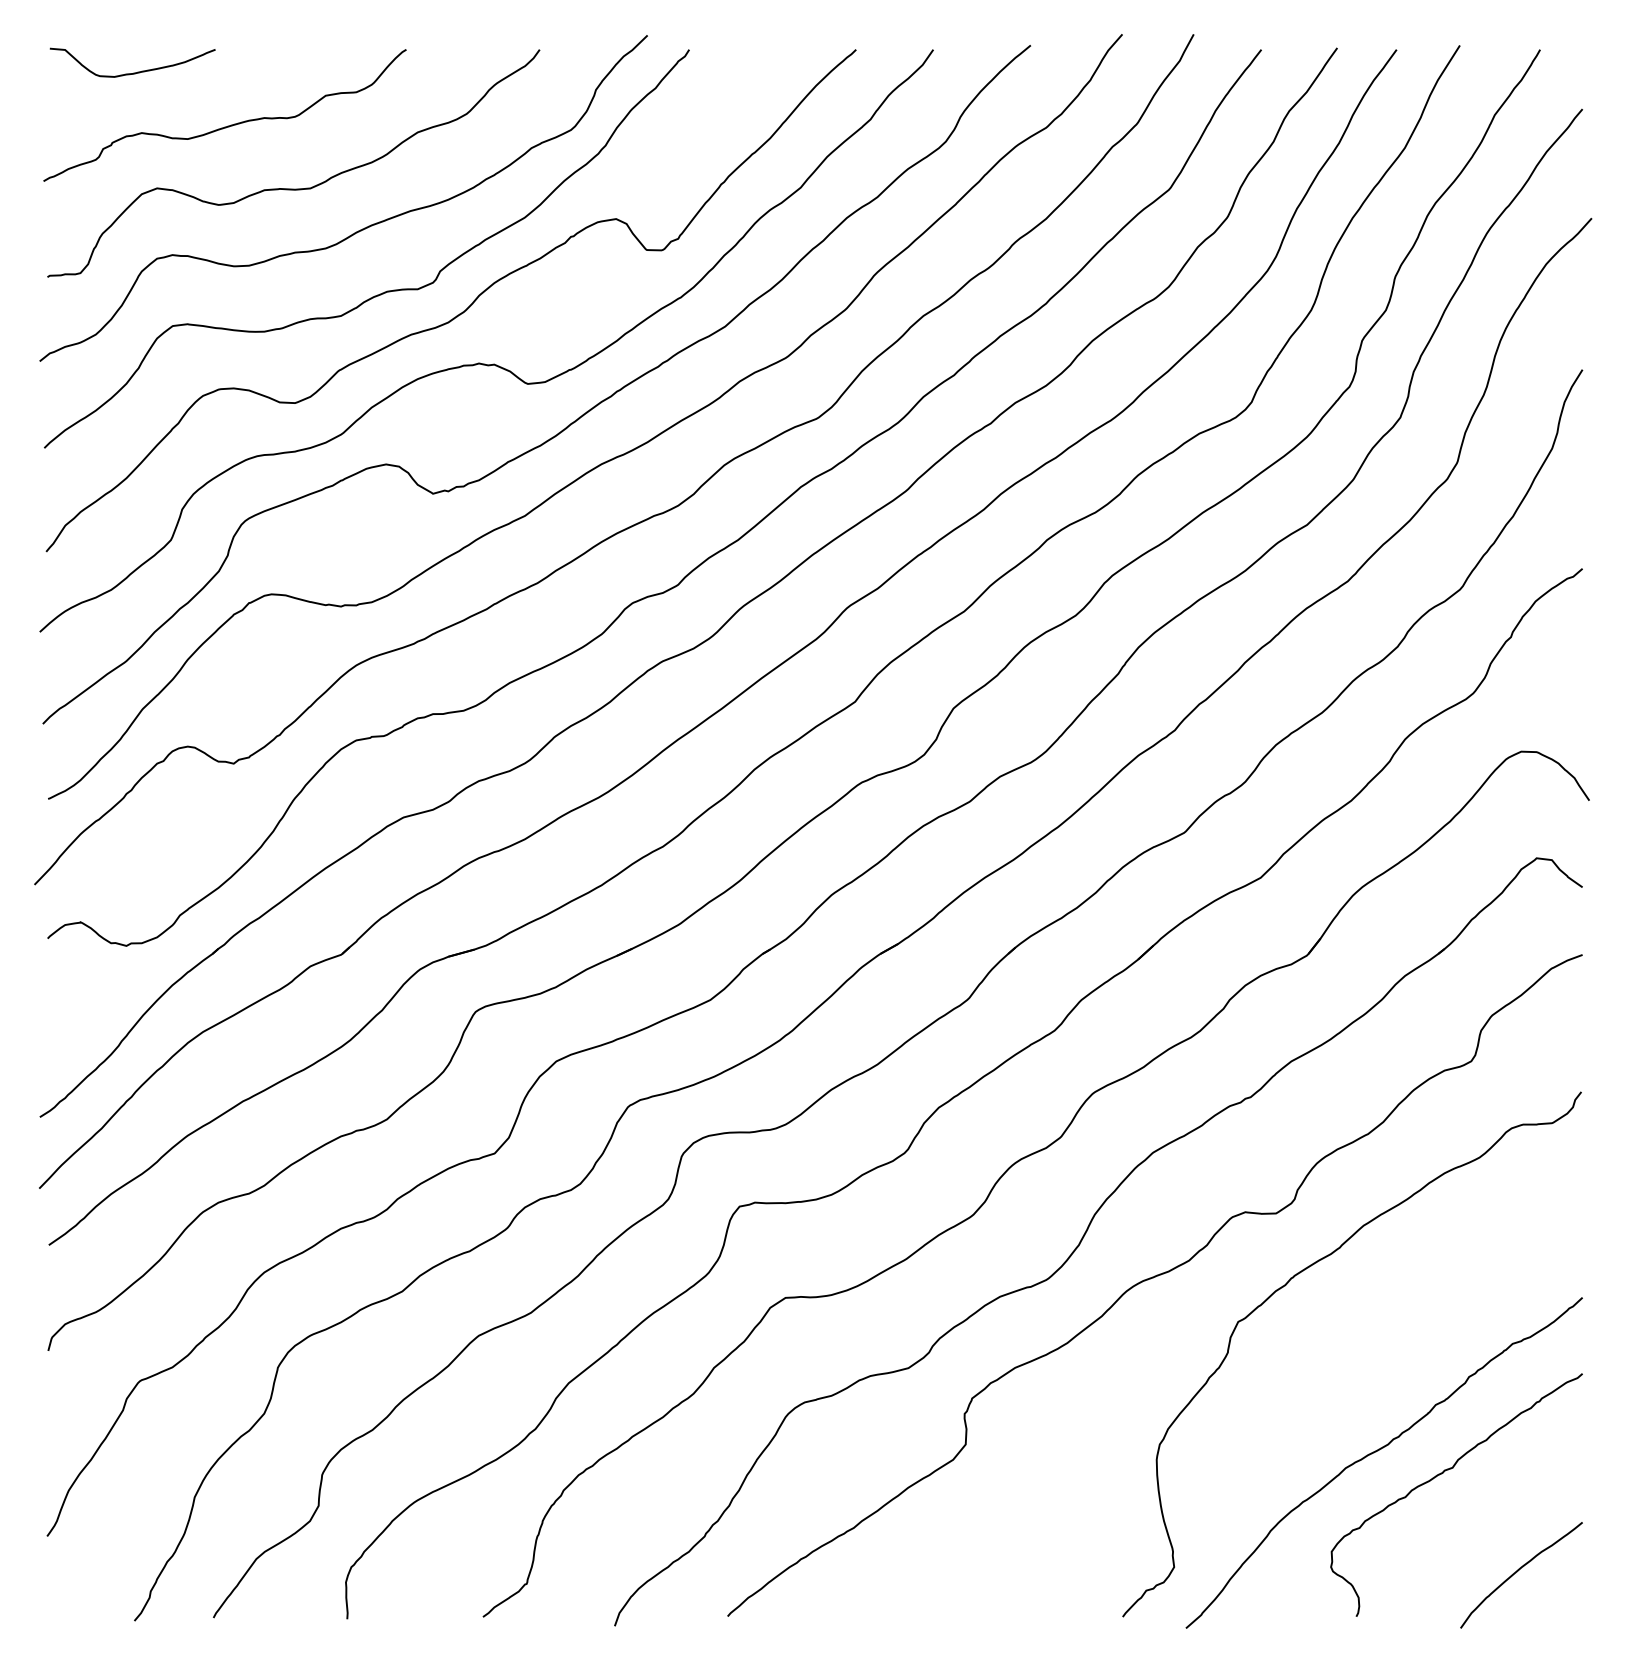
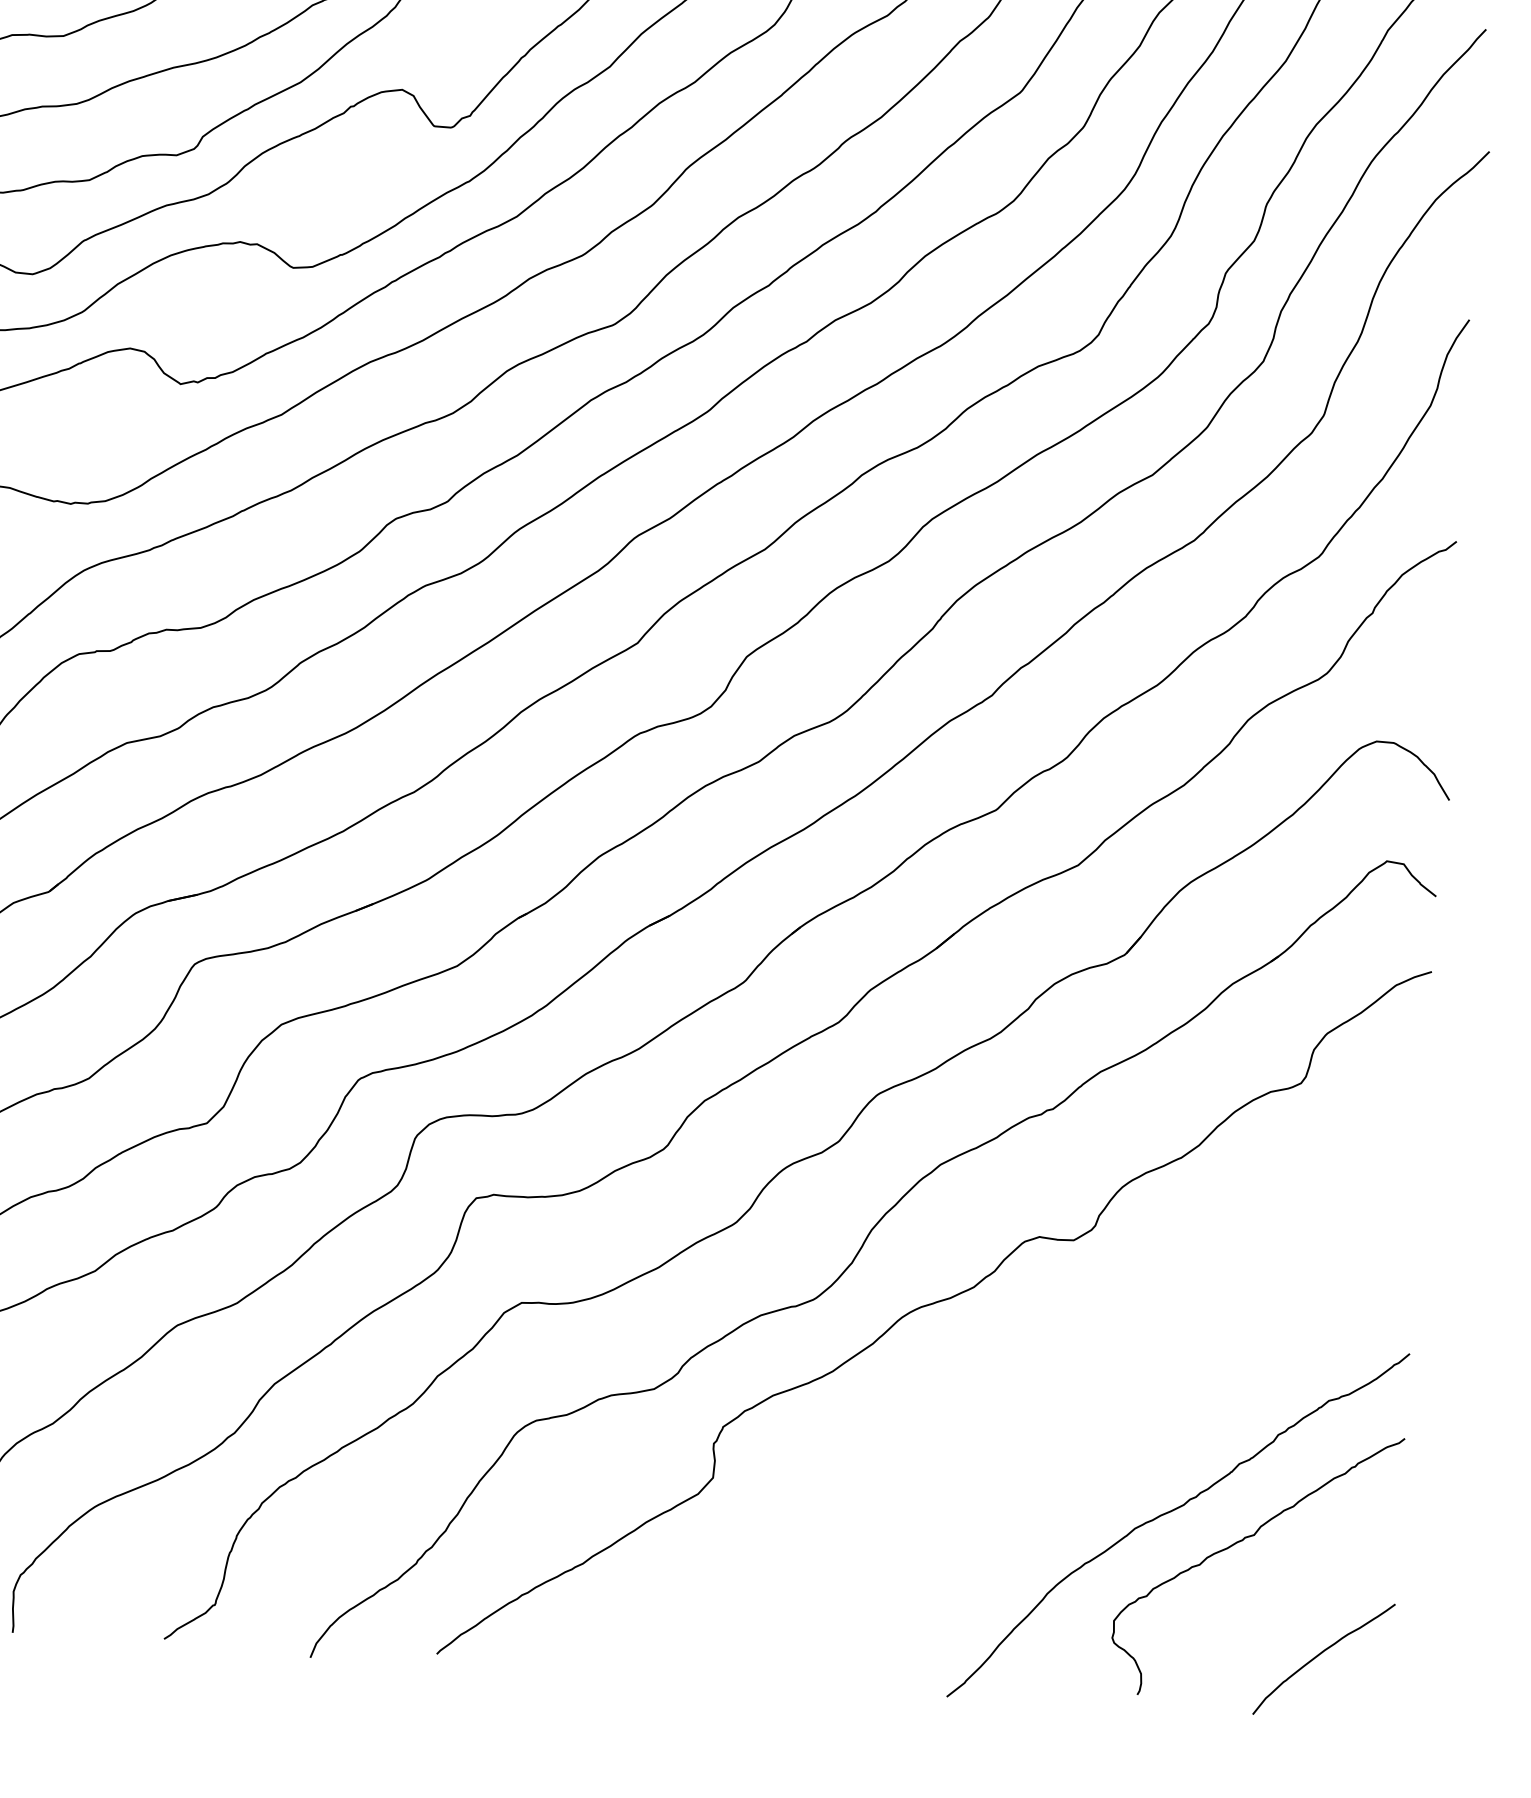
curve: (1285, 1286) -> (1079, 1322), removed

